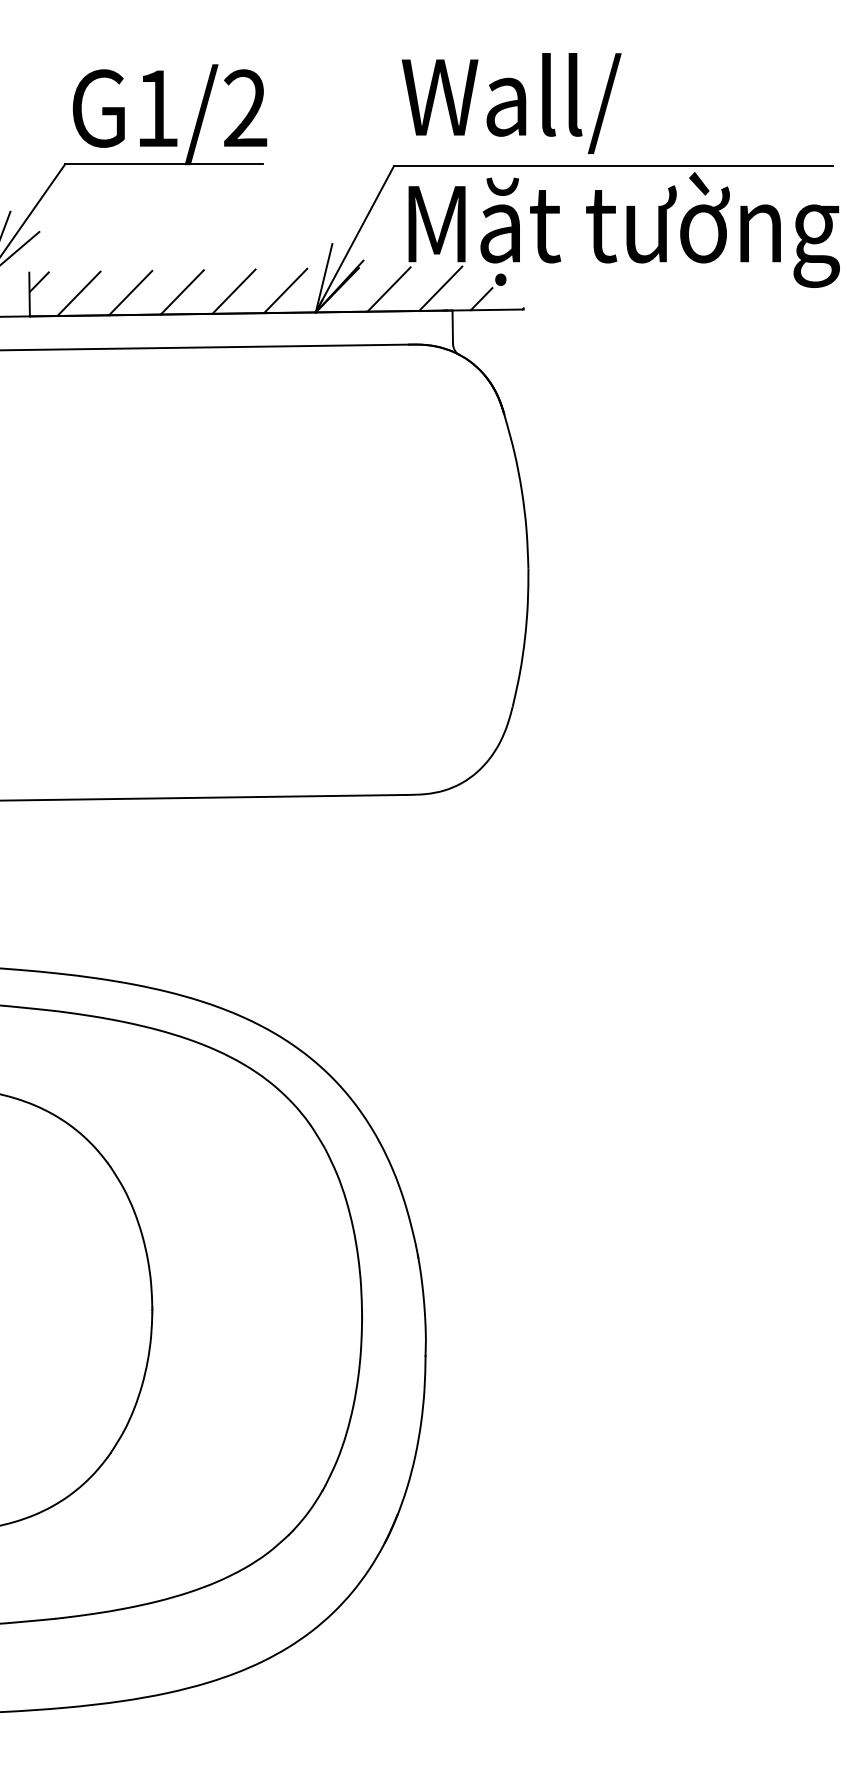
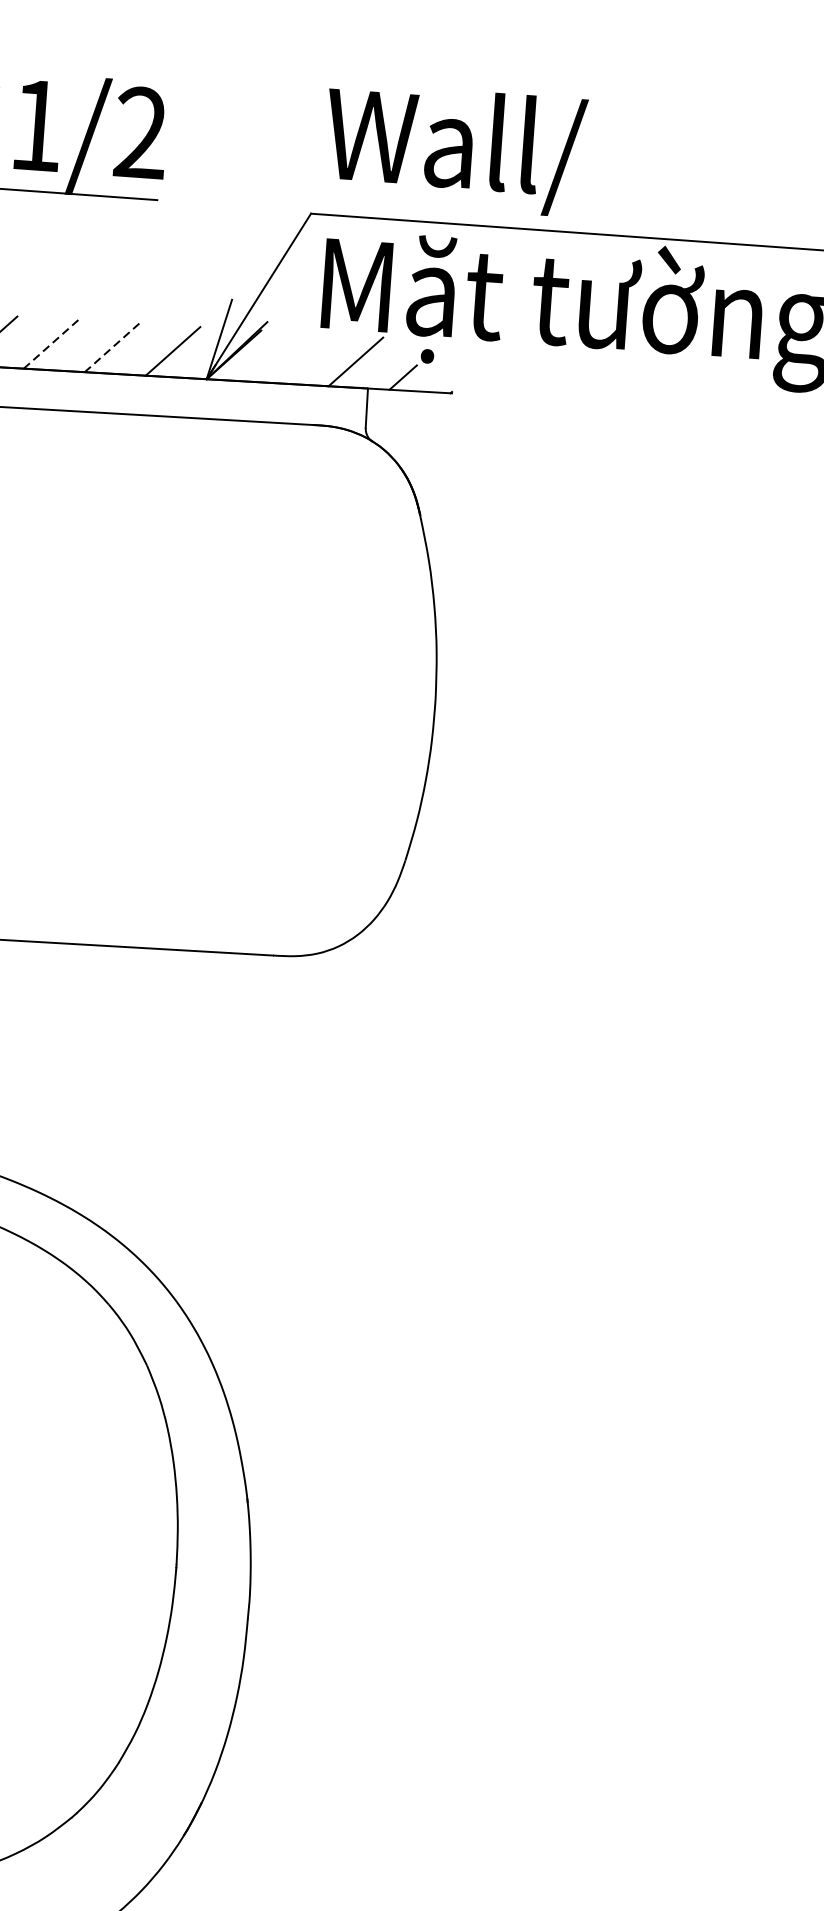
line: (388, 289) -> (294, 358), removed
line: (234, 291) -> (112, 347), solid -> dashed
line: (182, 292) -> (51, 344), solid -> dashed

